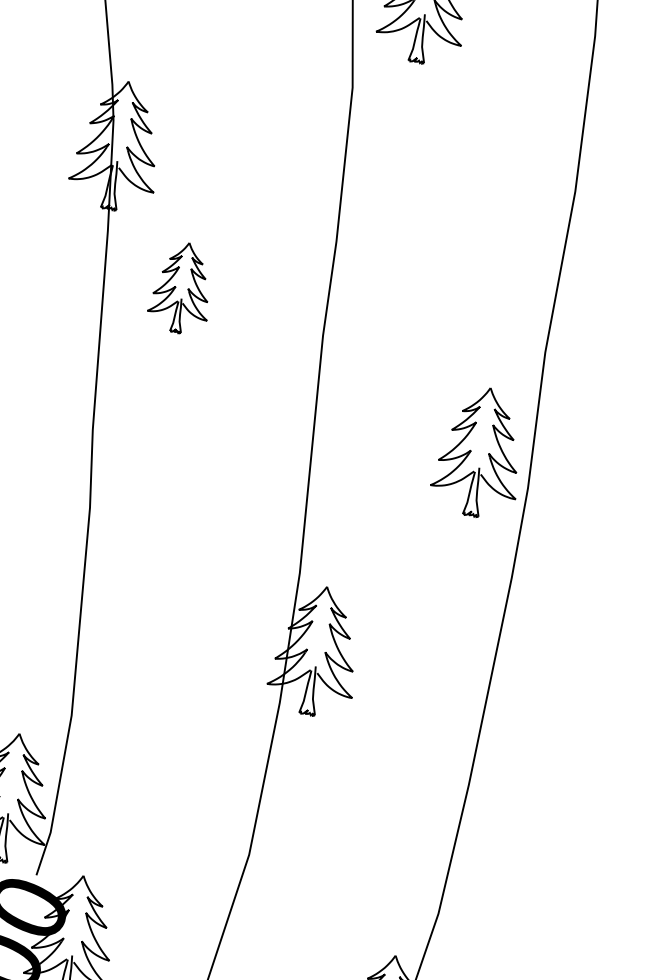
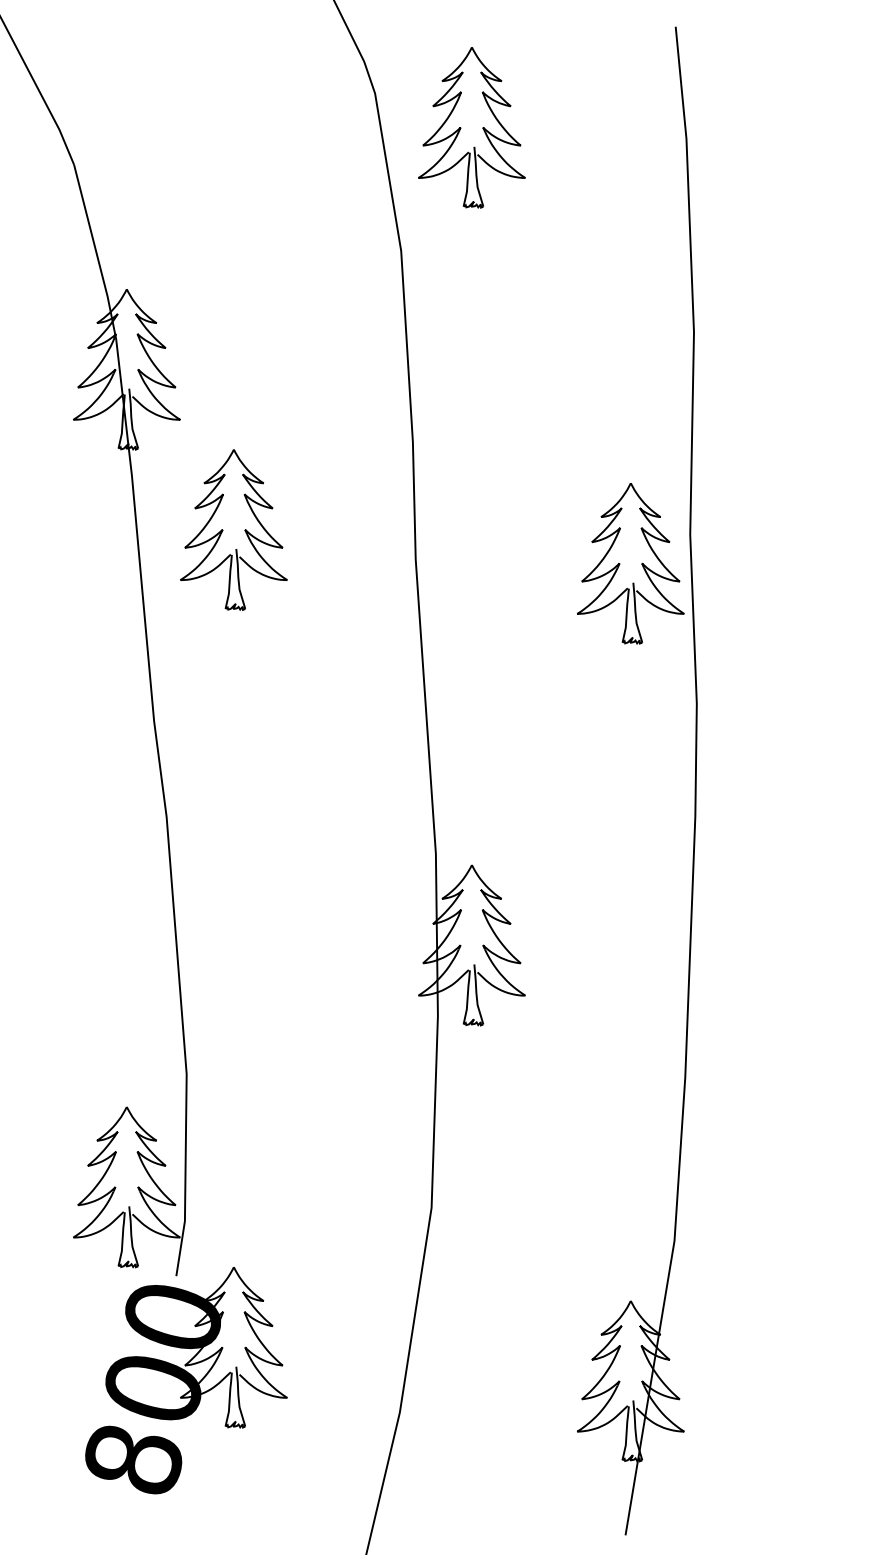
part: (181, 287) -> (233, 529), size x1.43
part: (479, 452) -> (630, 563), moved

